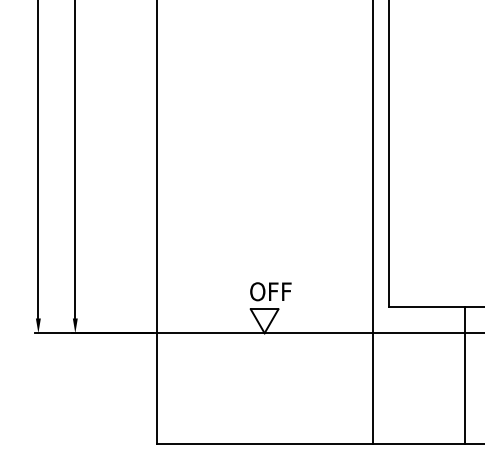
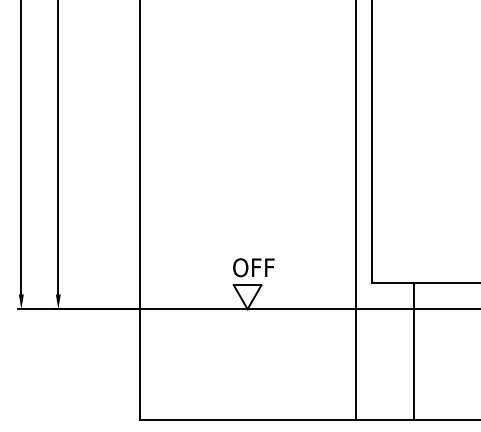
line: (465, 375) -> (414, 351), moved

